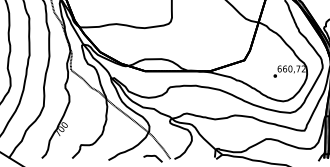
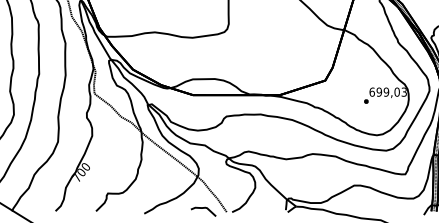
text: (294, 68) -> (391, 91), 660,72 -> 699,03

